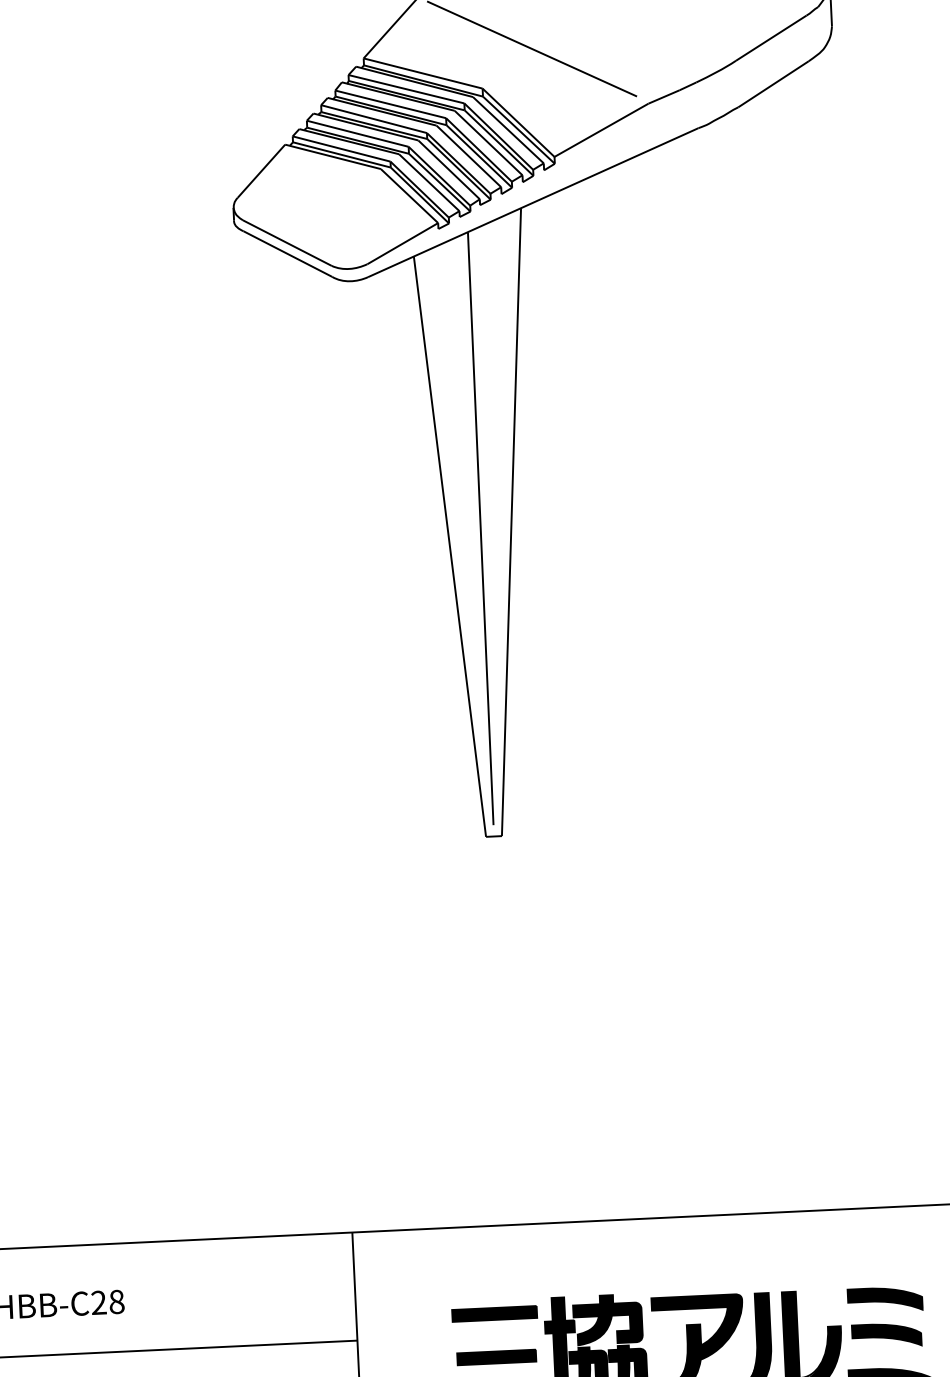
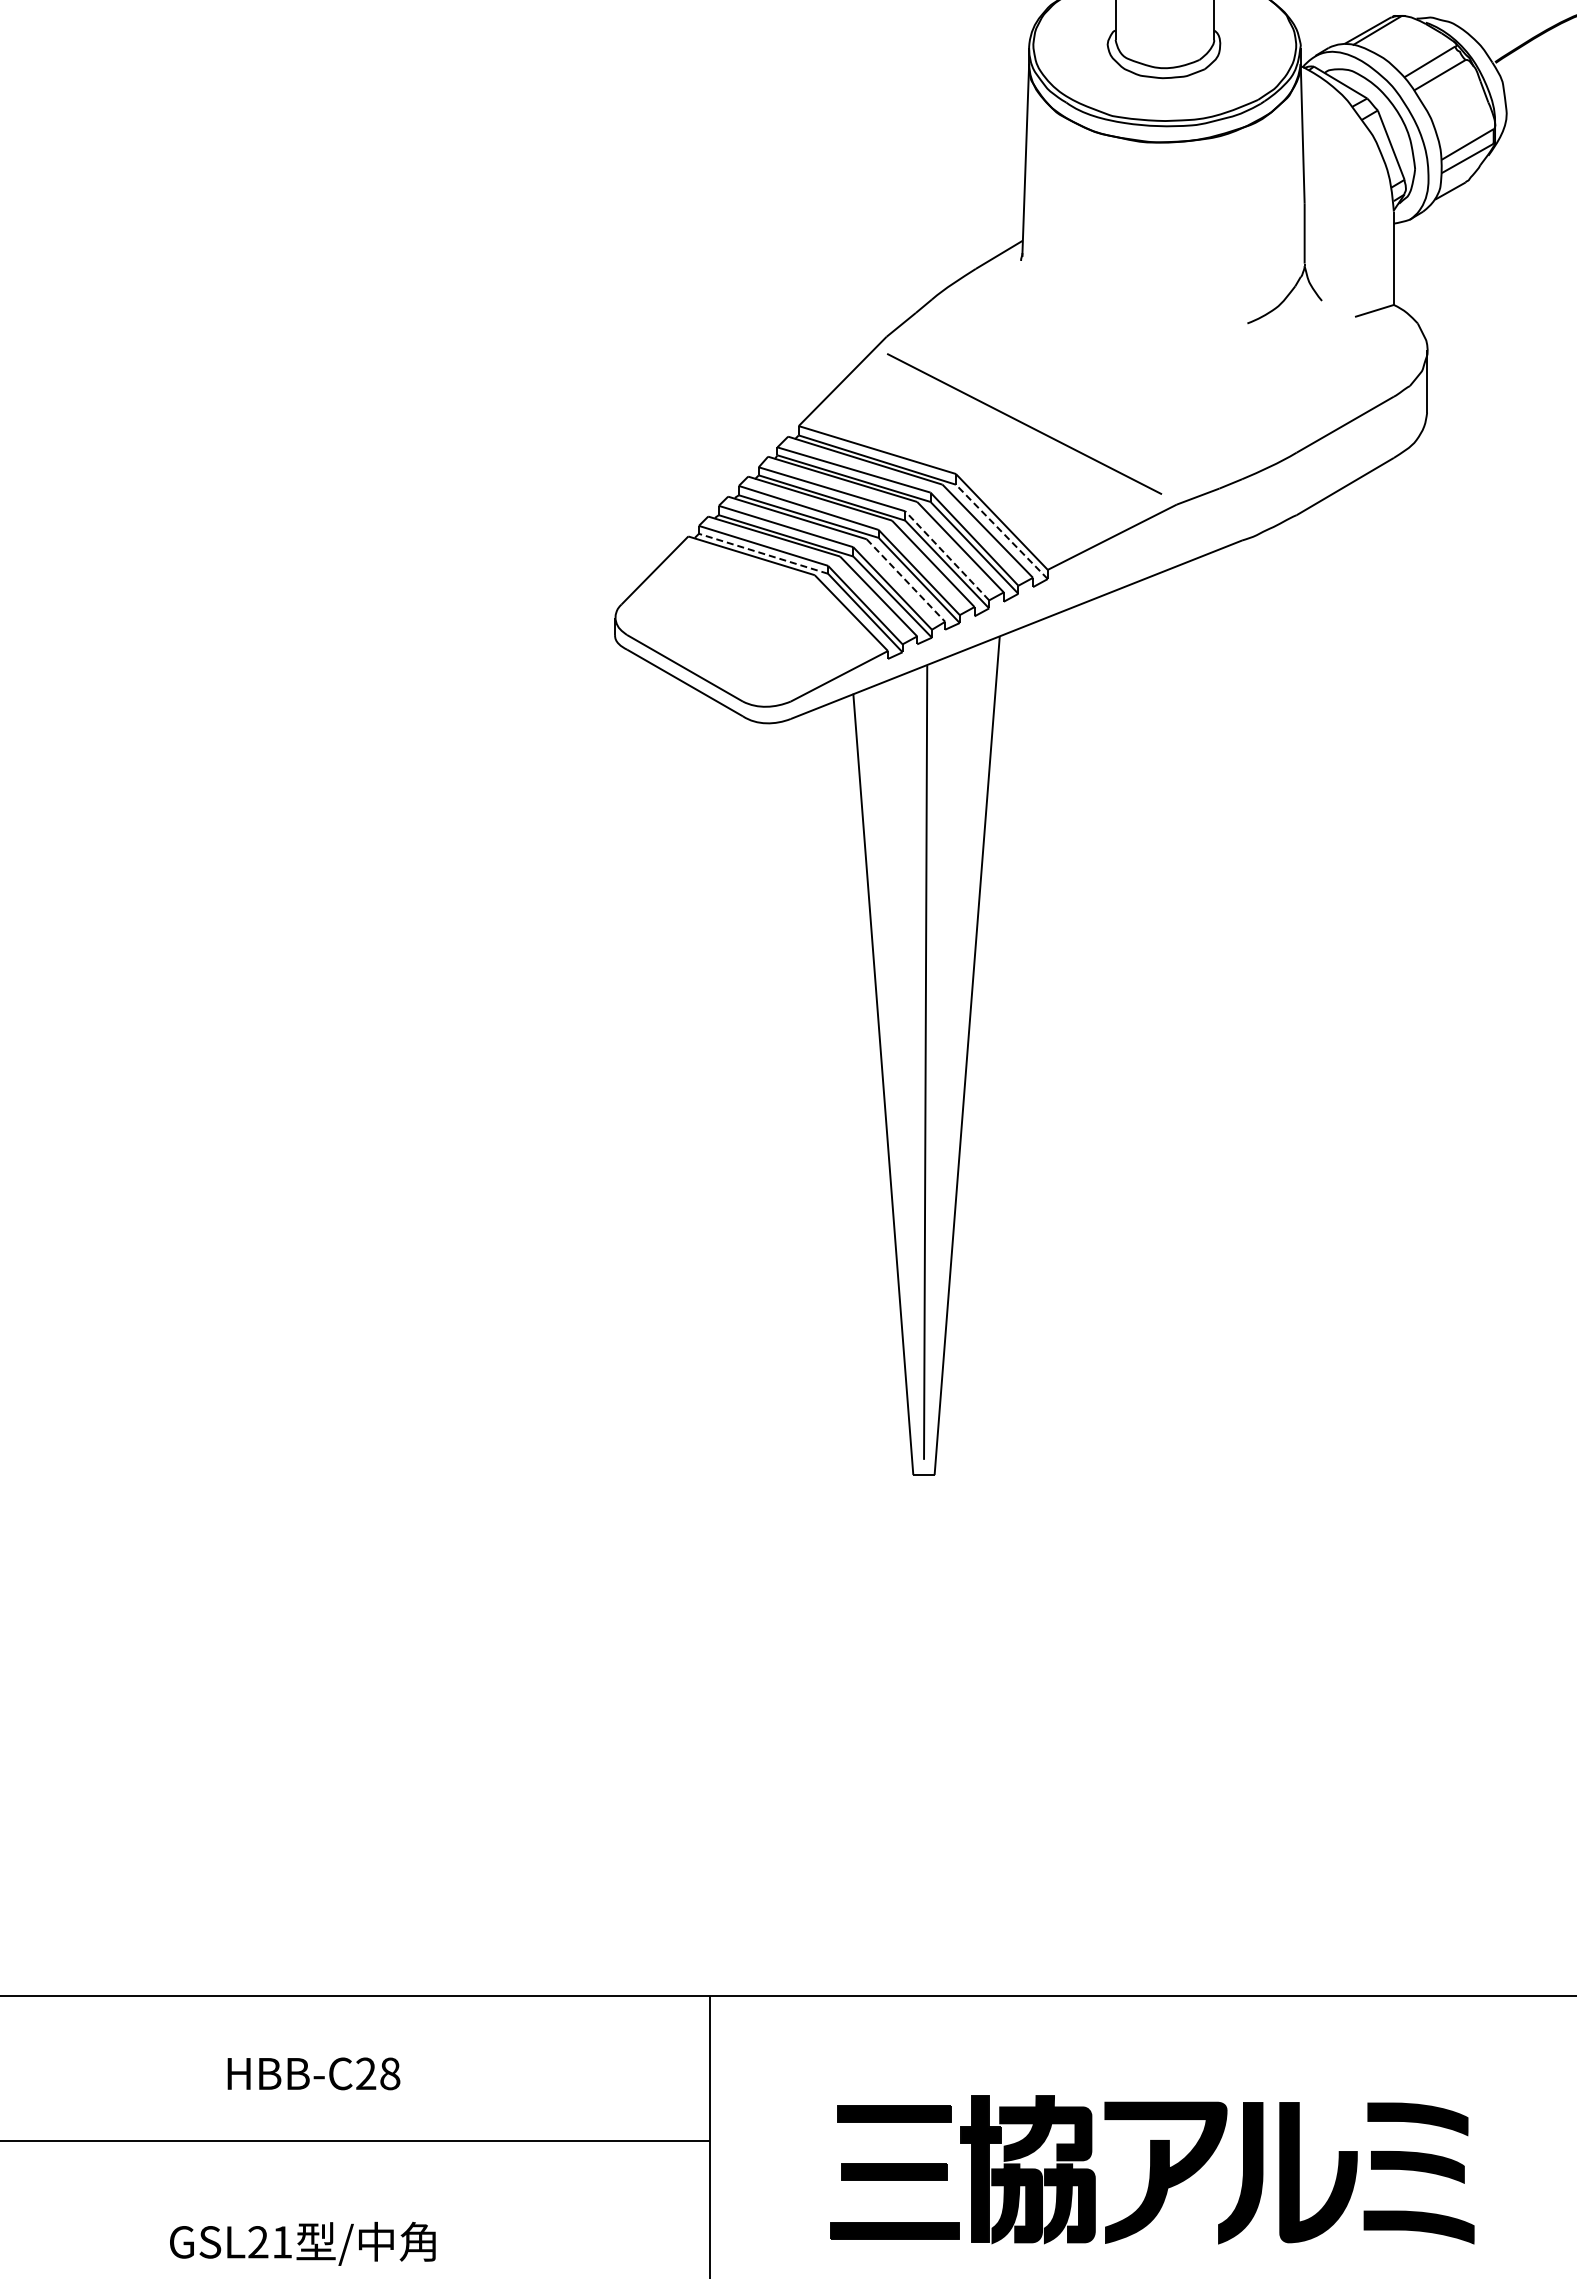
line: (518, 129) -> (1001, 531), solid -> dashed
line: (478, 149) -> (946, 555), solid -> dashed
line: (341, 154) -> (763, 553), solid -> dashed
line: (448, 169) -> (905, 580), solid -> dashed

